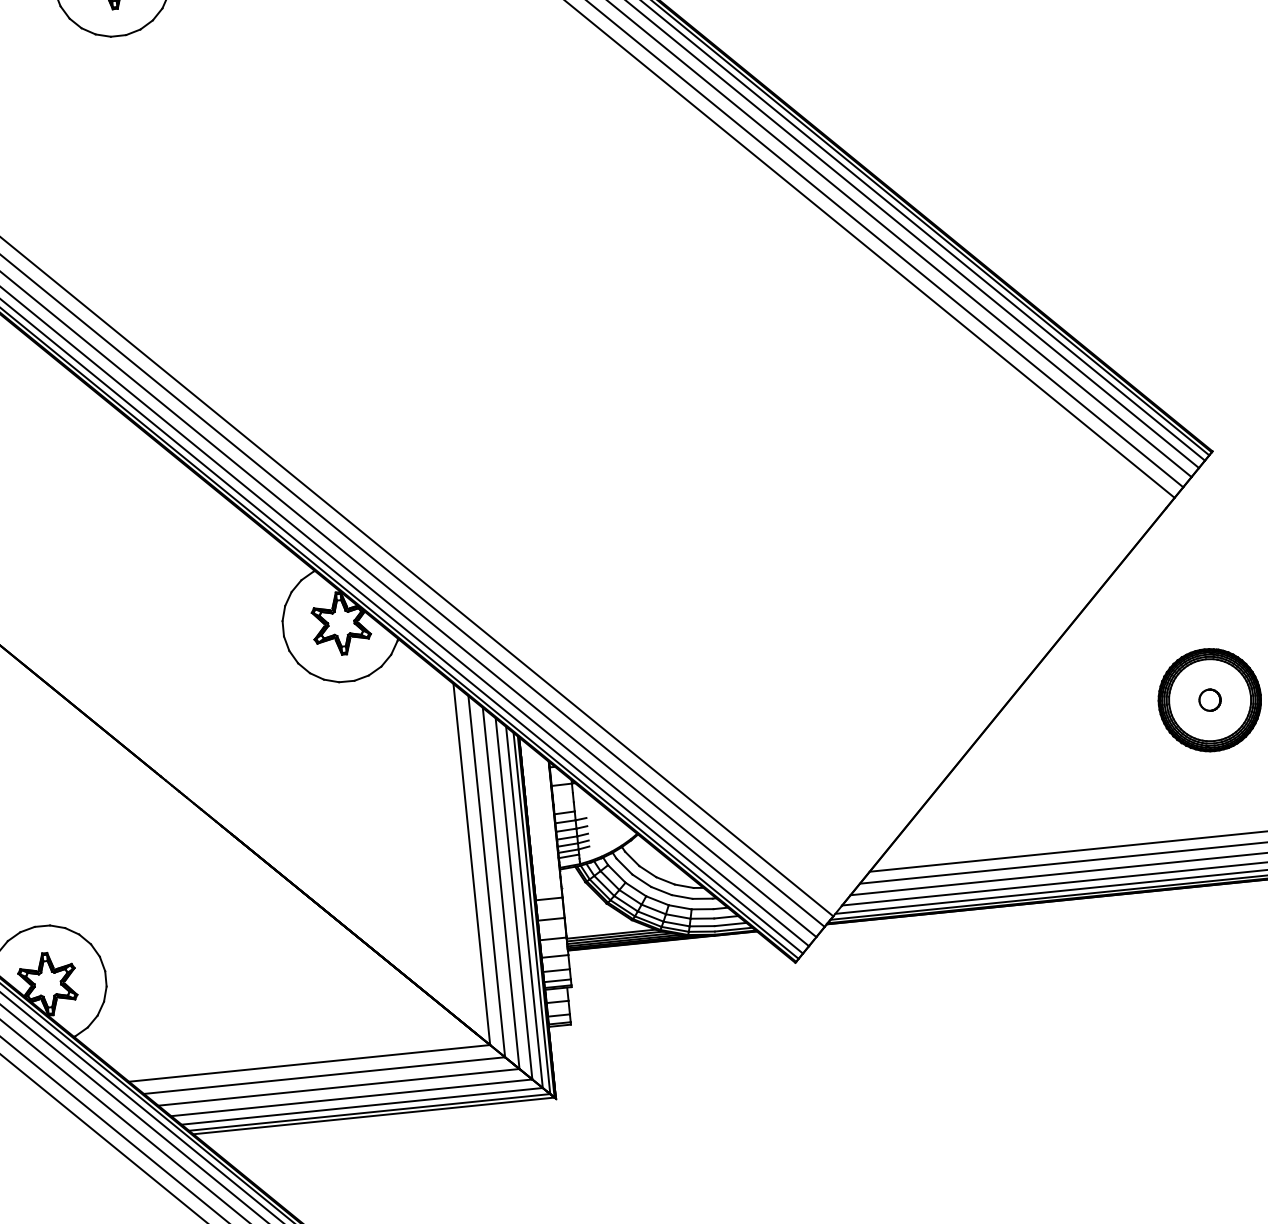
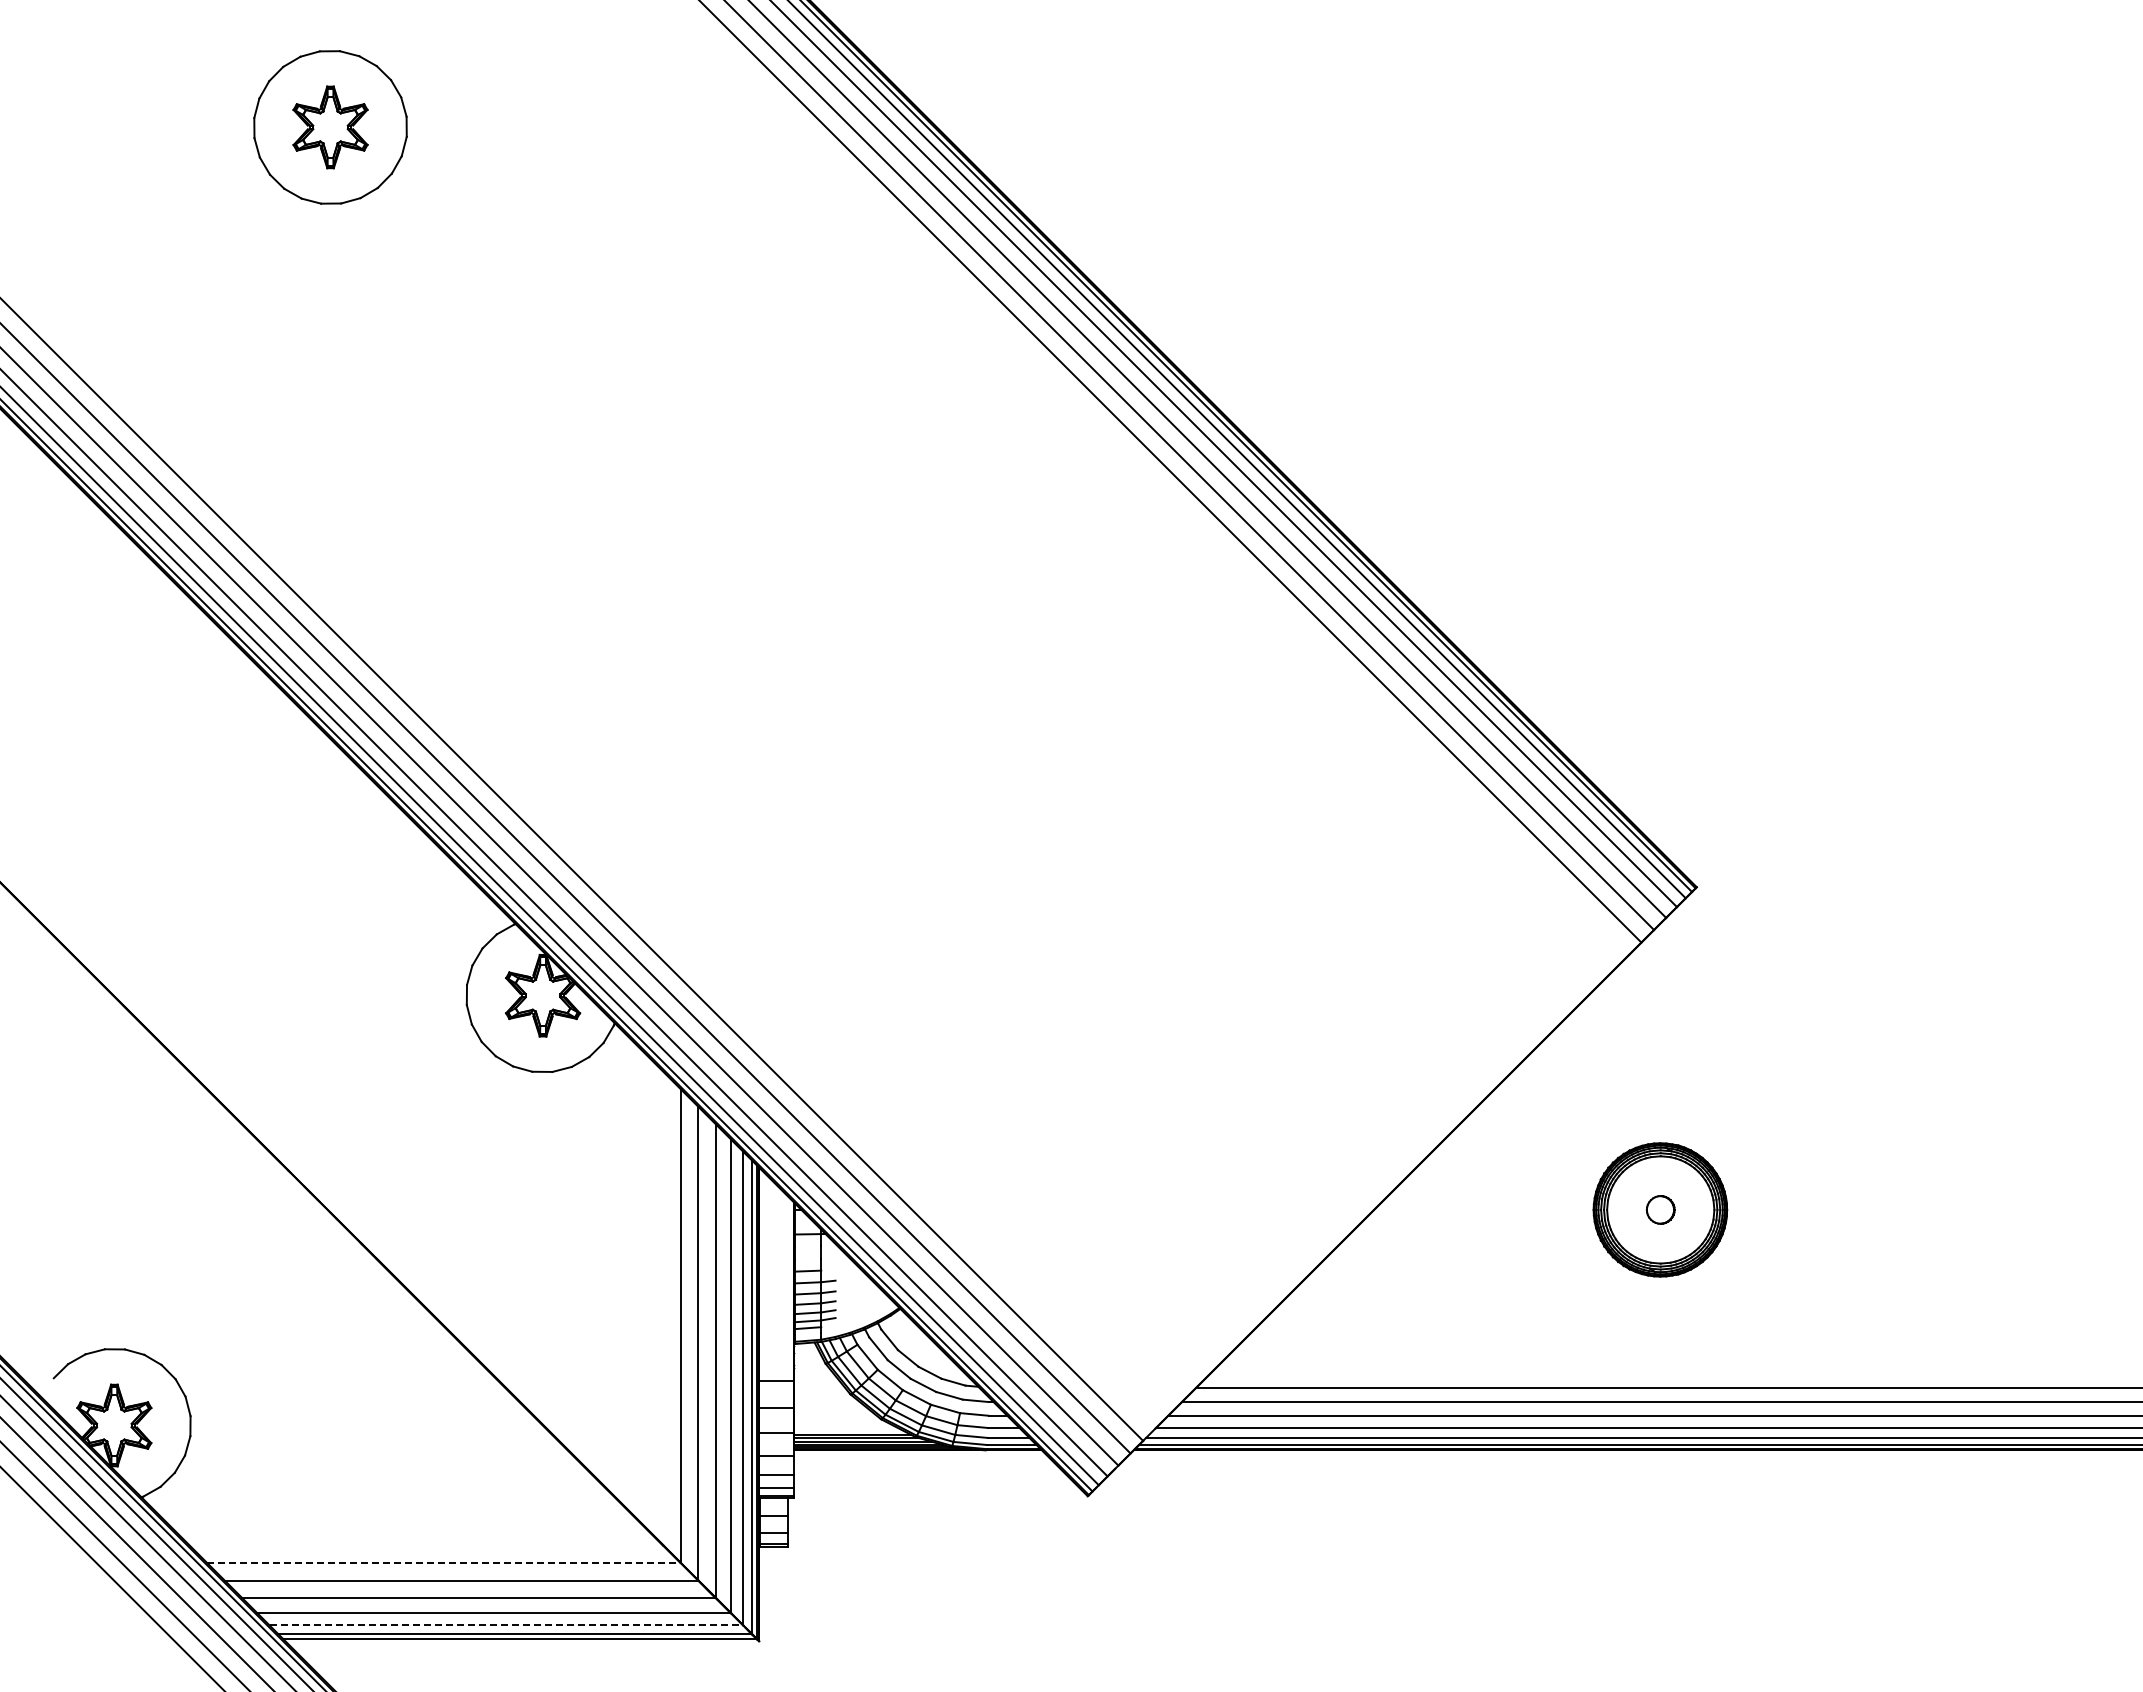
line: (309, 1063) -> (443, 1562), solid -> dashed
line: (362, 1106) -> (506, 1625), solid -> dashed

